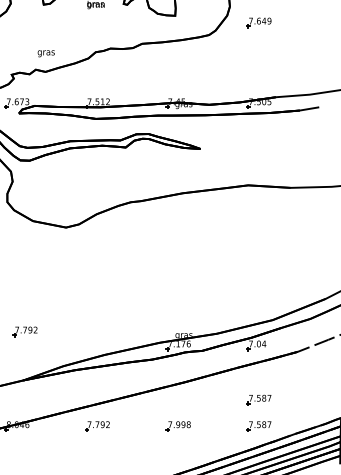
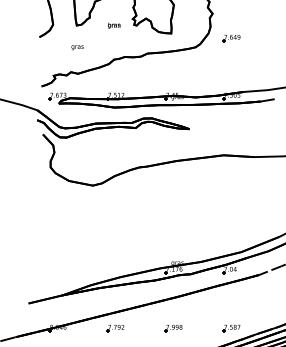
text: (46, 53) -> (77, 47), moved
part: (25, 331) -> (63, 260), removed
part: (259, 399) -> (231, 309), removed

